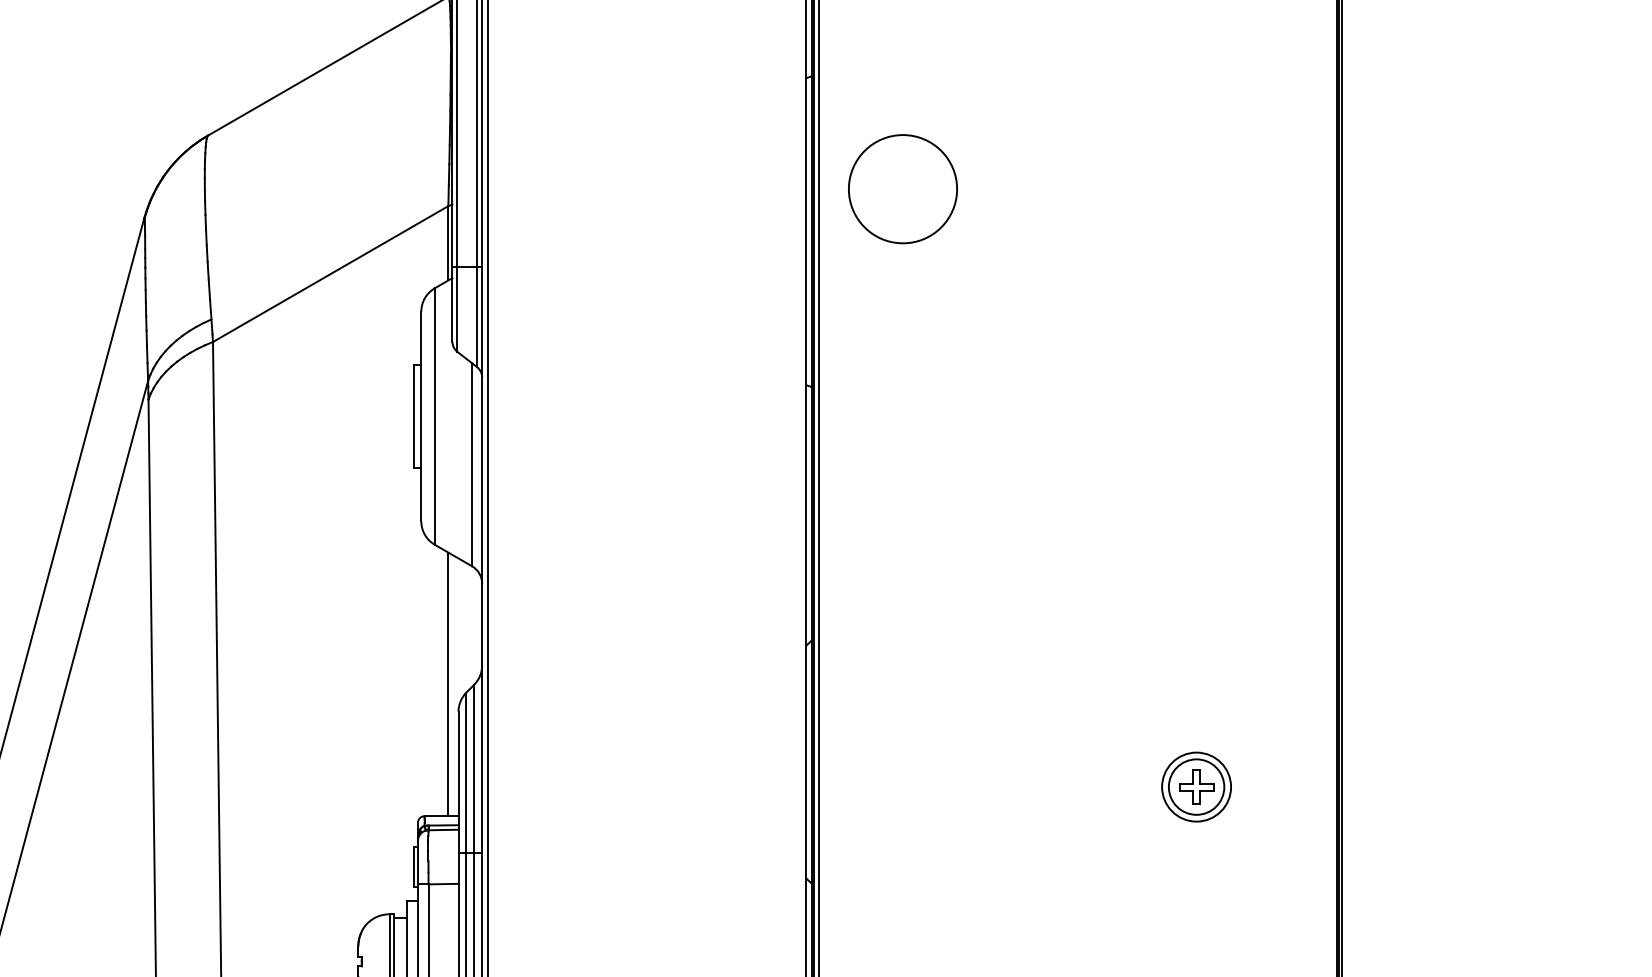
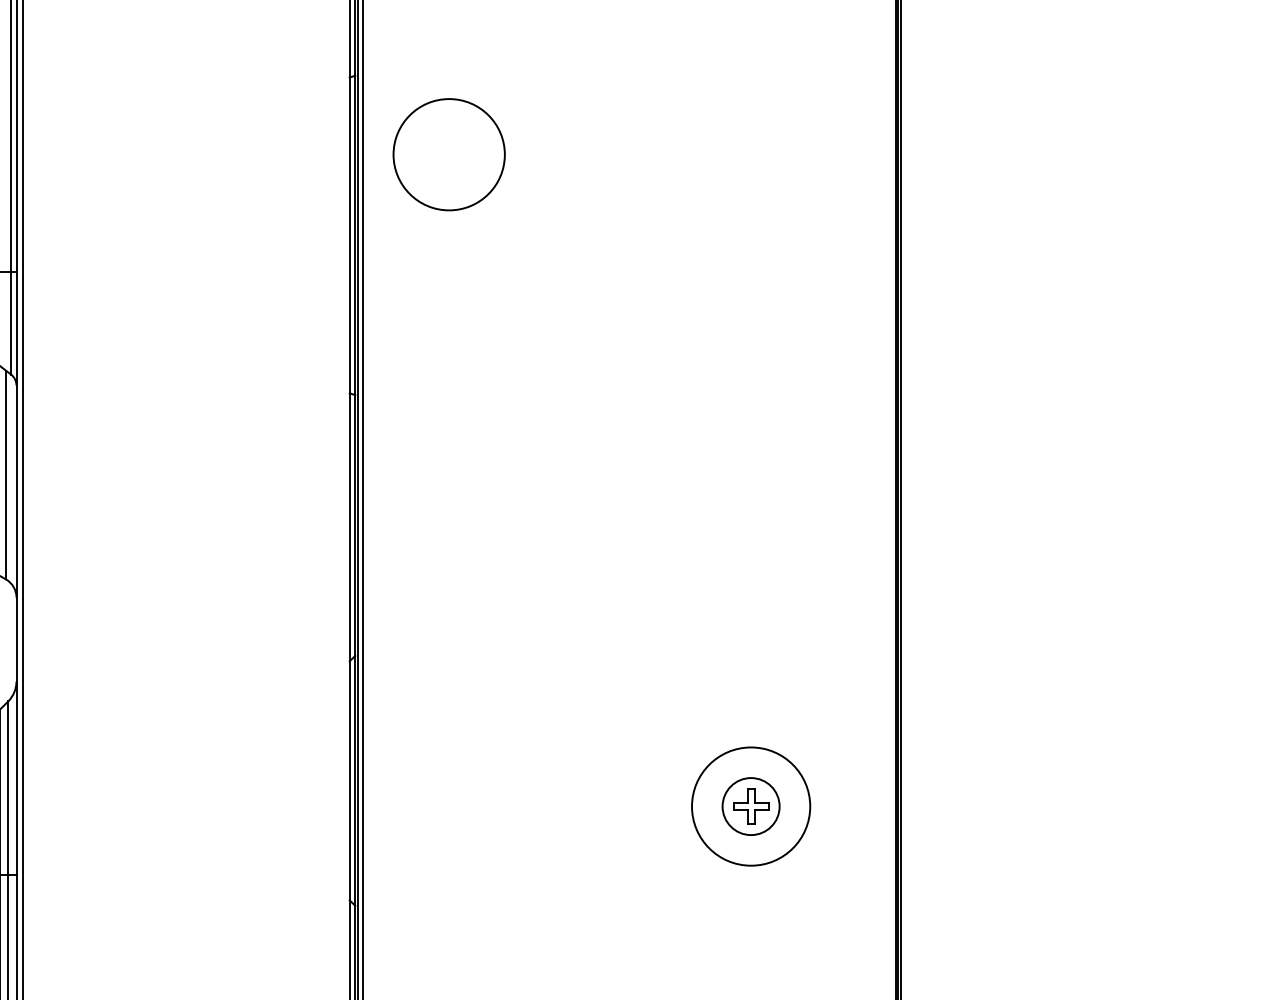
circle: (902, 189) -> (448, 155), moved
circle: (1196, 786) -> (751, 805), size x1.67

